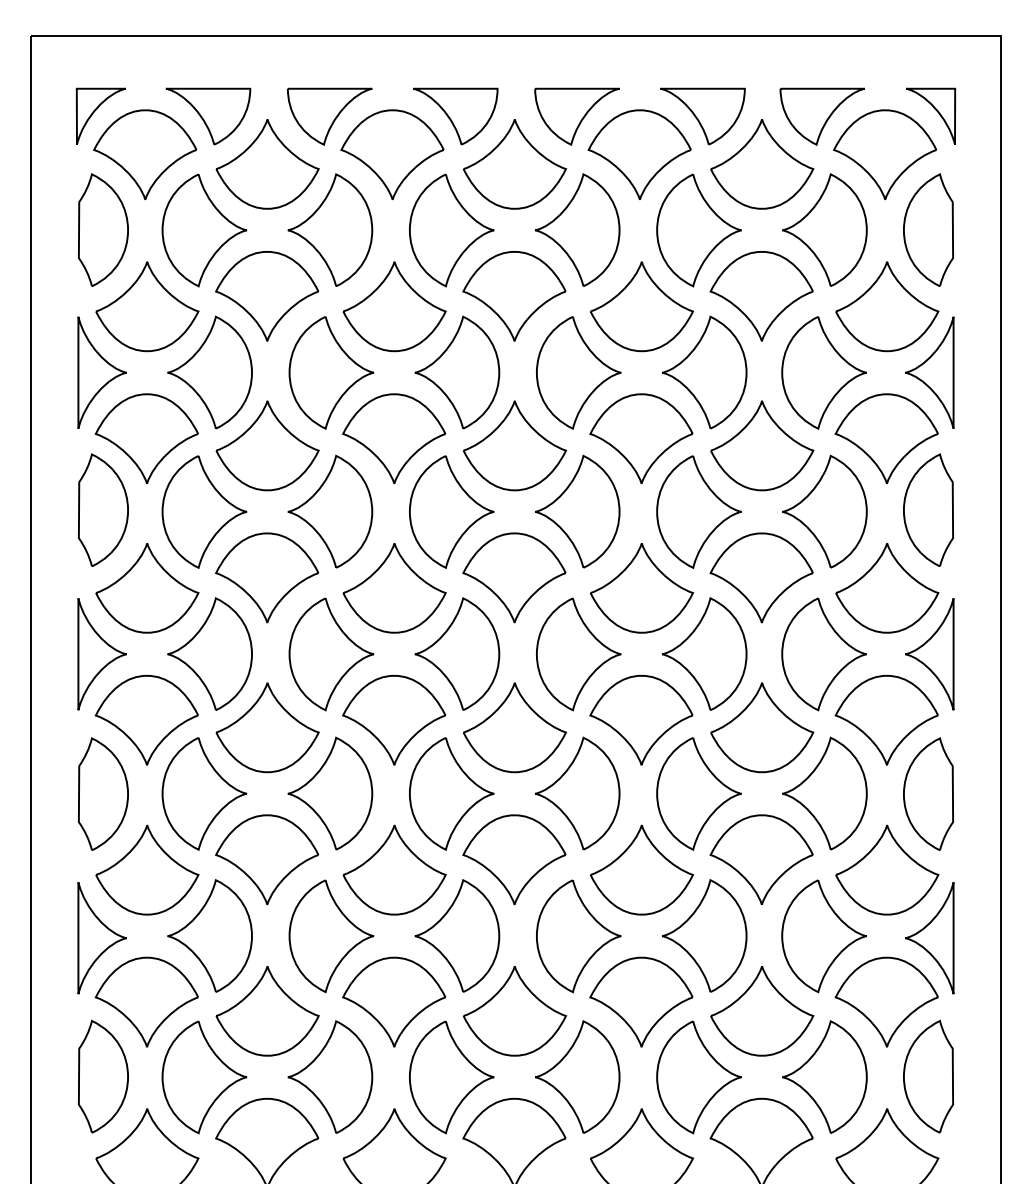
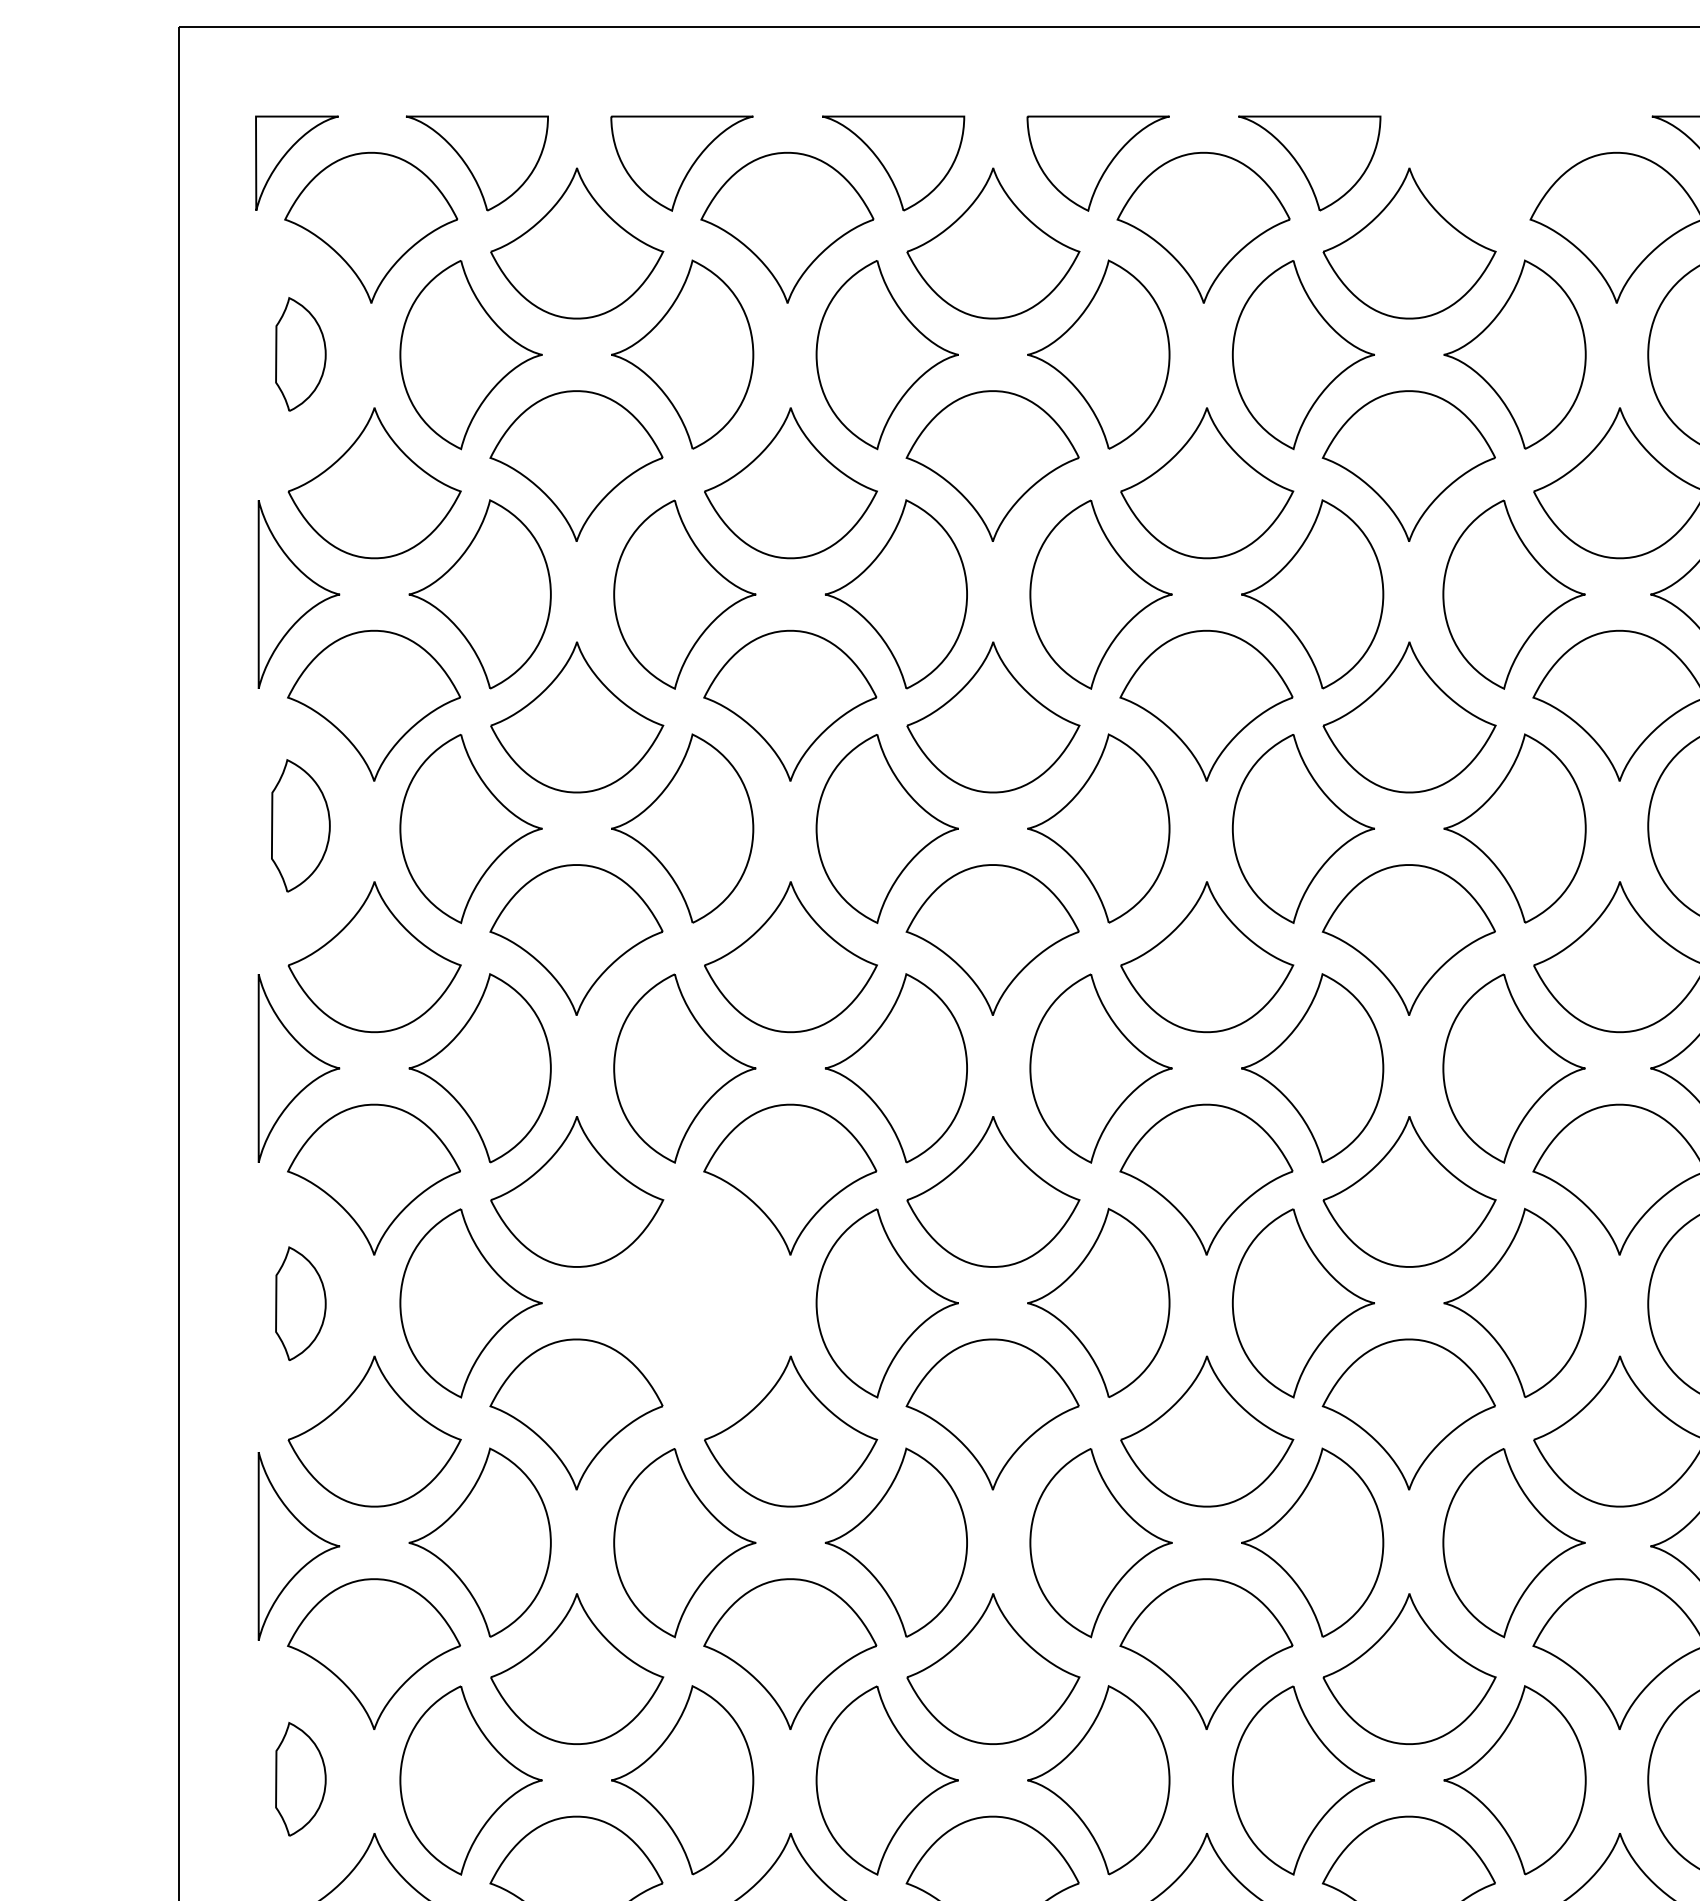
part: (821, 116) -> (1509, 163), removed
part: (103, 229) -> (300, 353), size x0.6
part: (103, 509) -> (300, 824), size x0.7
part: (103, 793) -> (300, 1302), size x0.6
part: (330, 793) -> (683, 1302), removed
part: (103, 1076) -> (300, 1779), size x0.6

